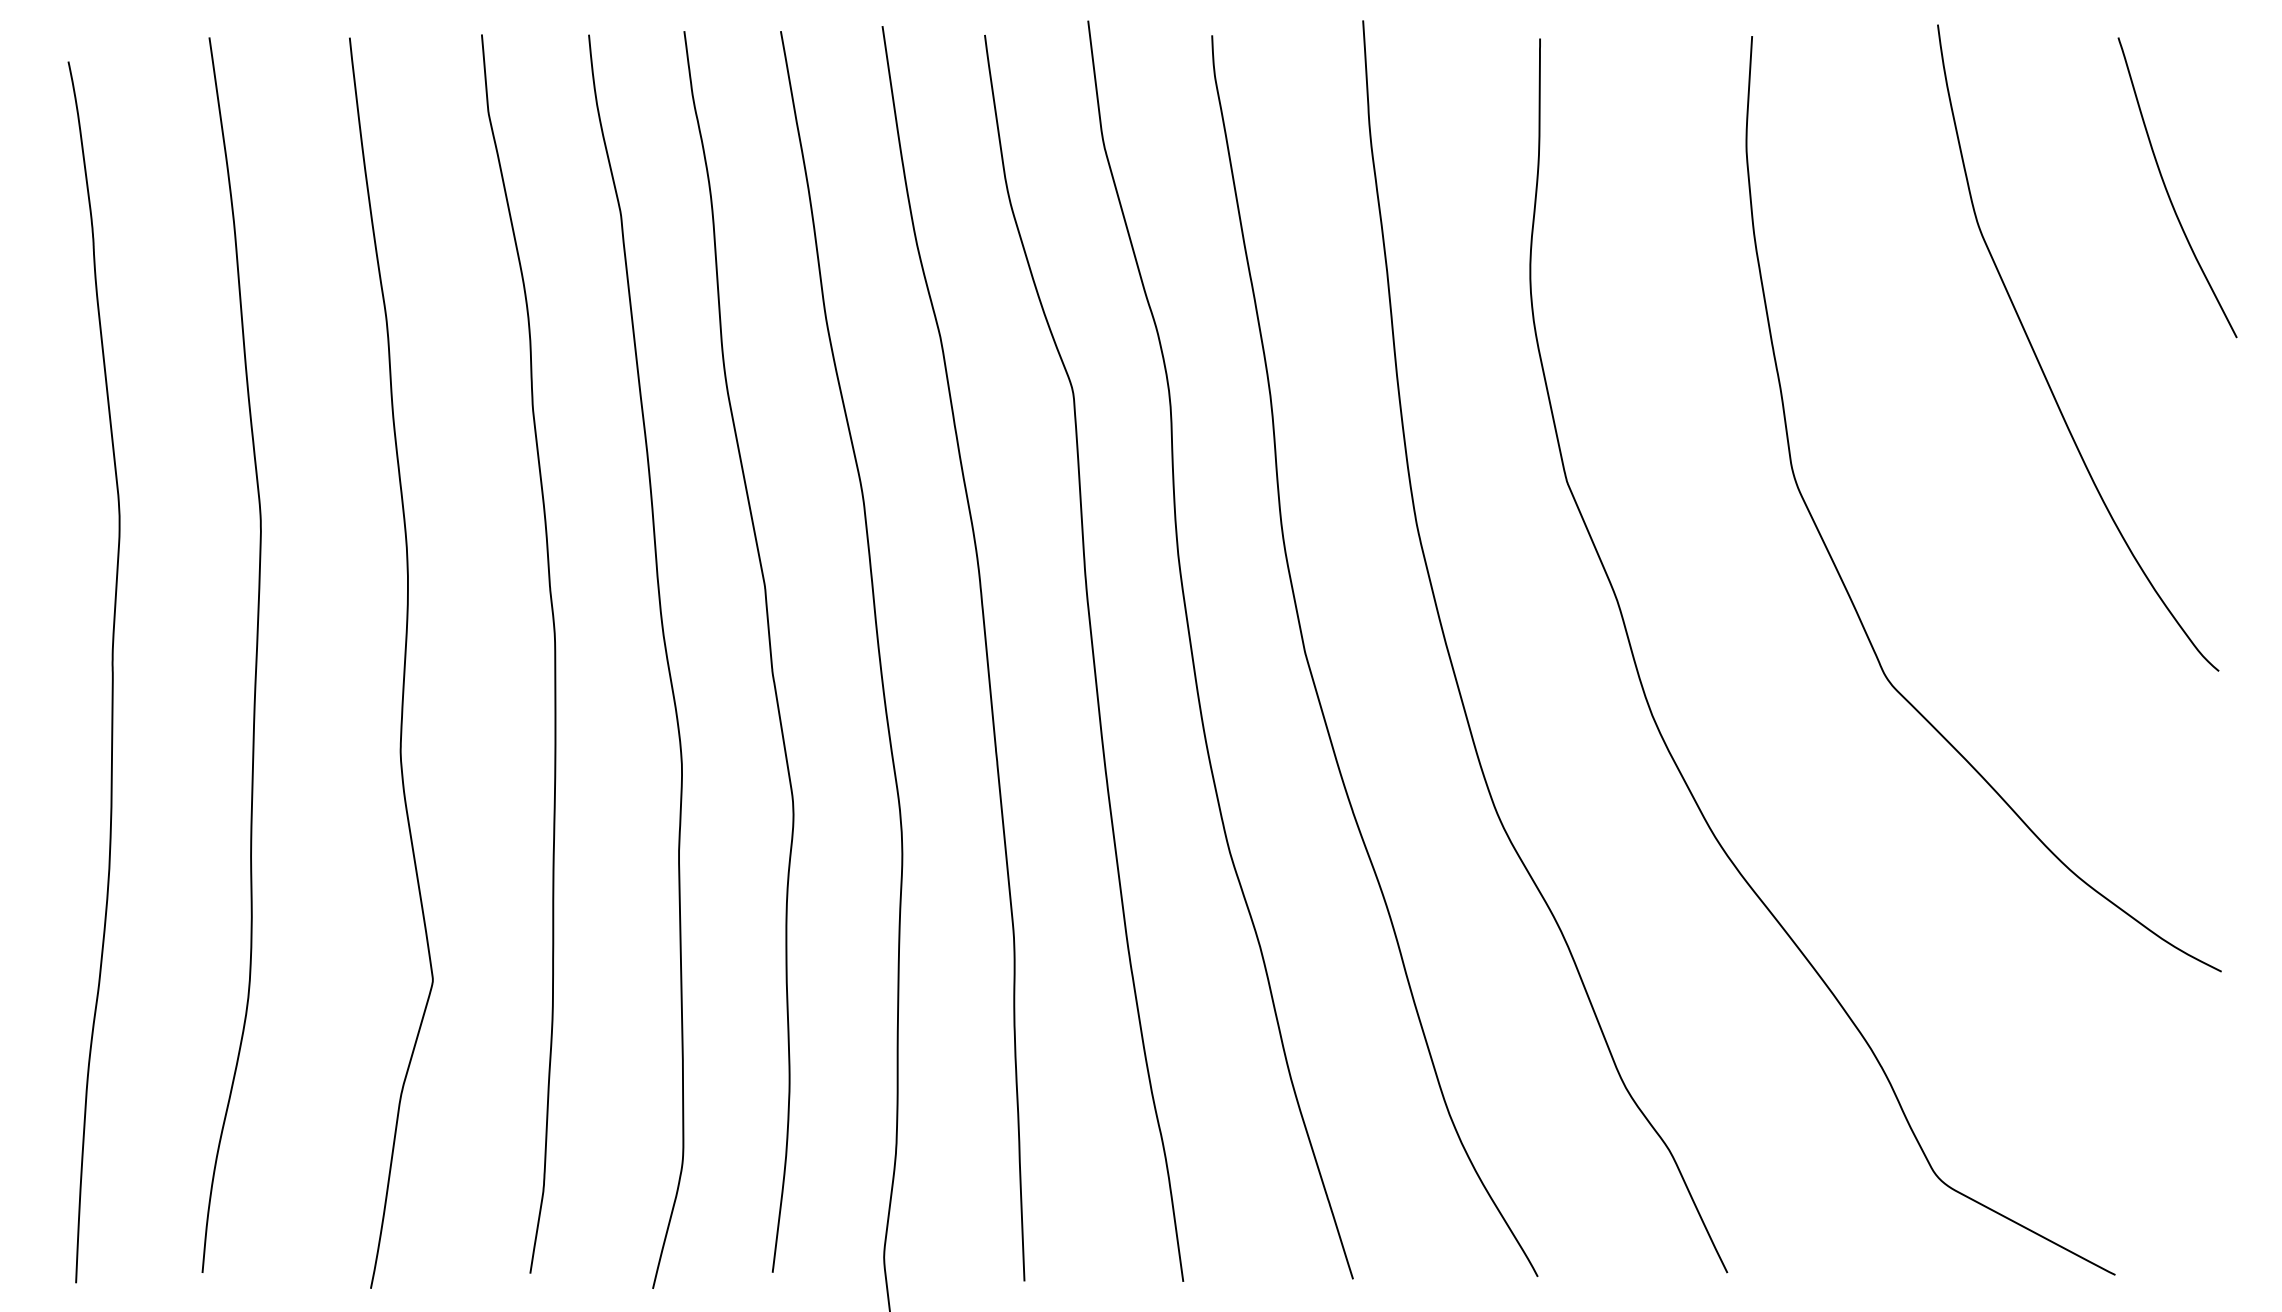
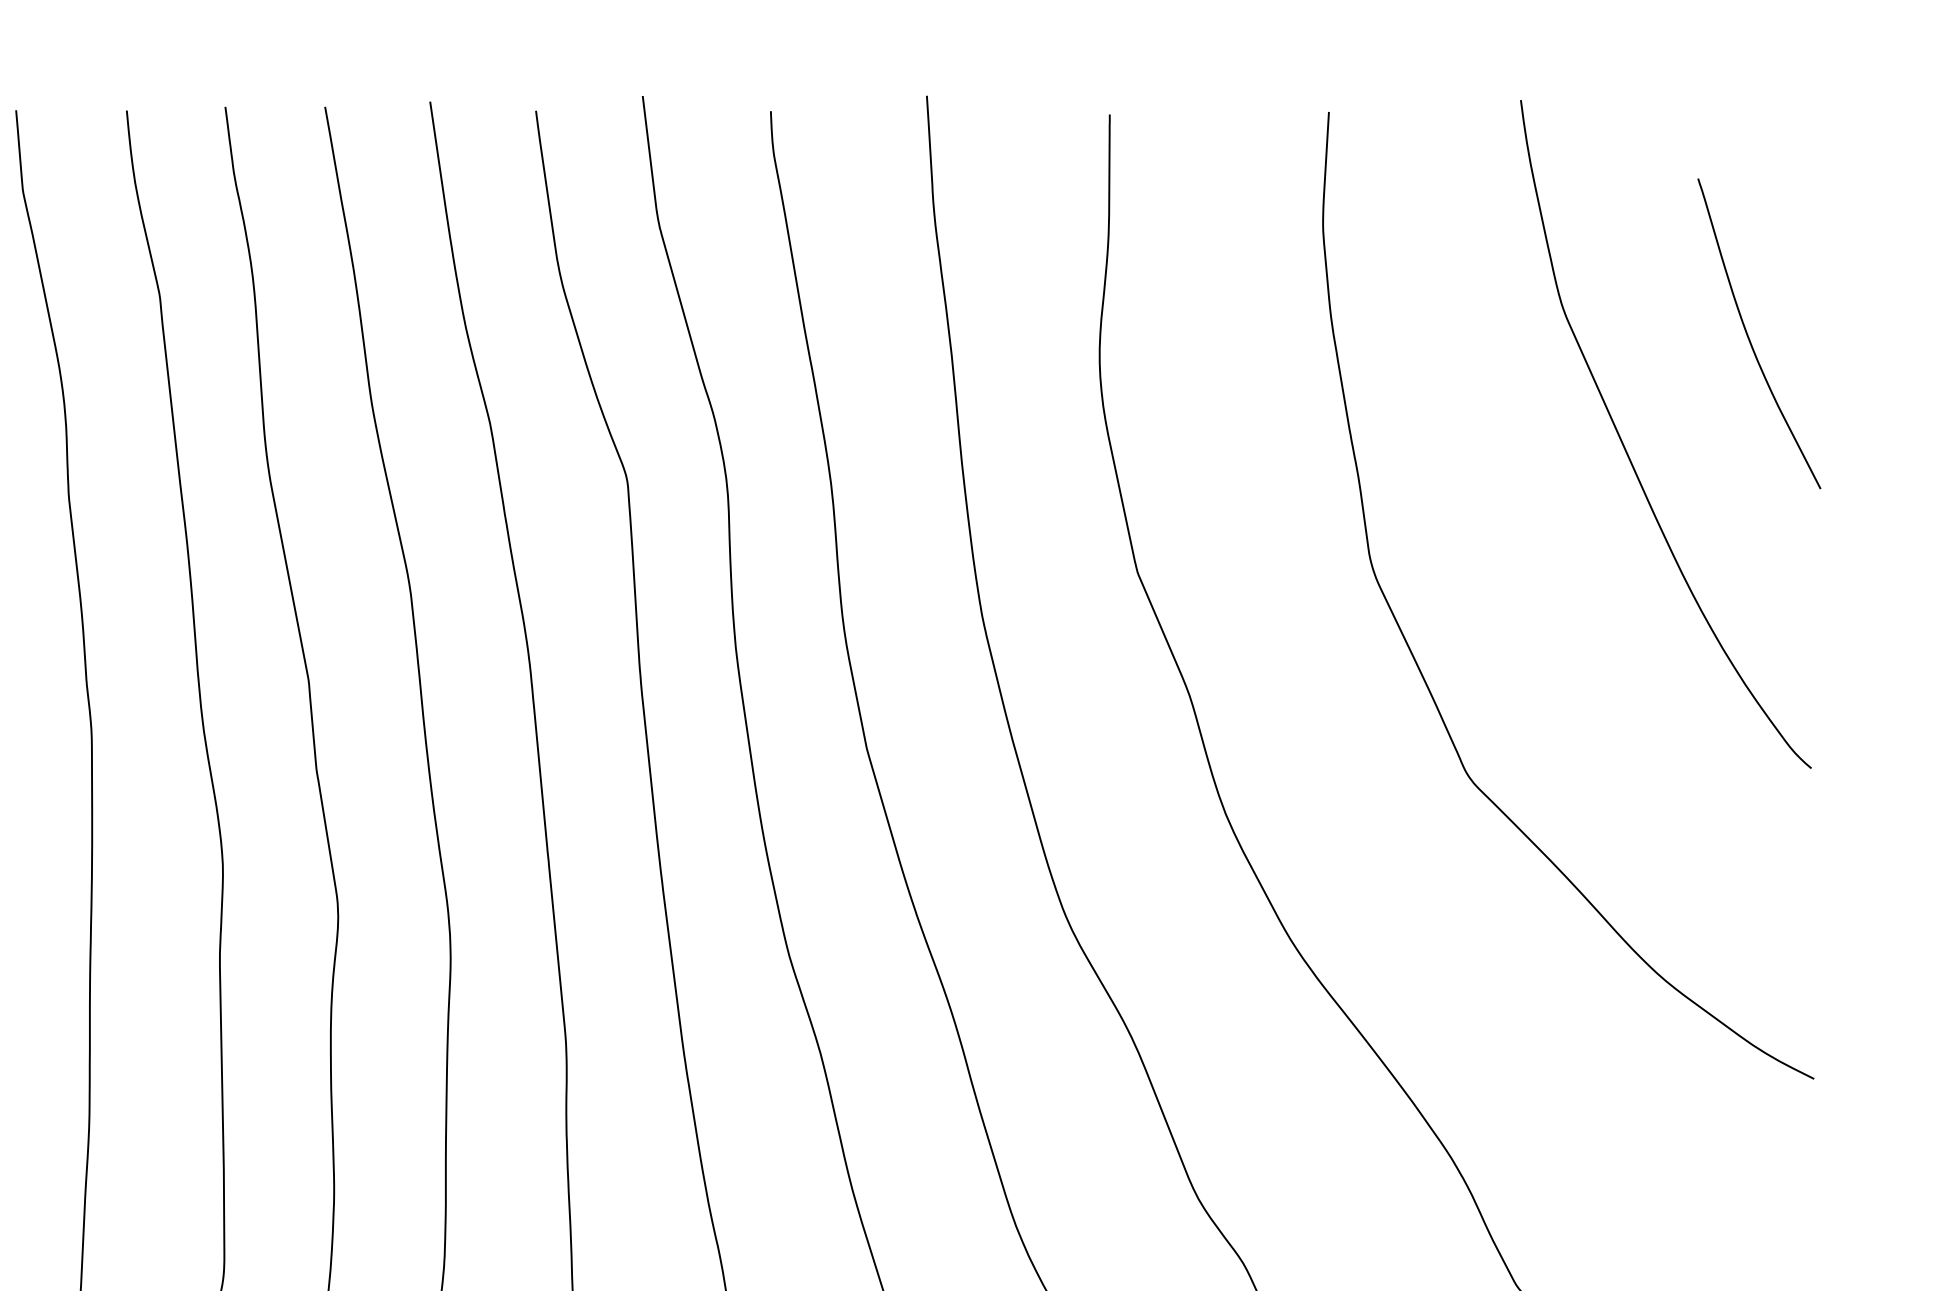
curve: (2167, 189) -> (1748, 335), moved

